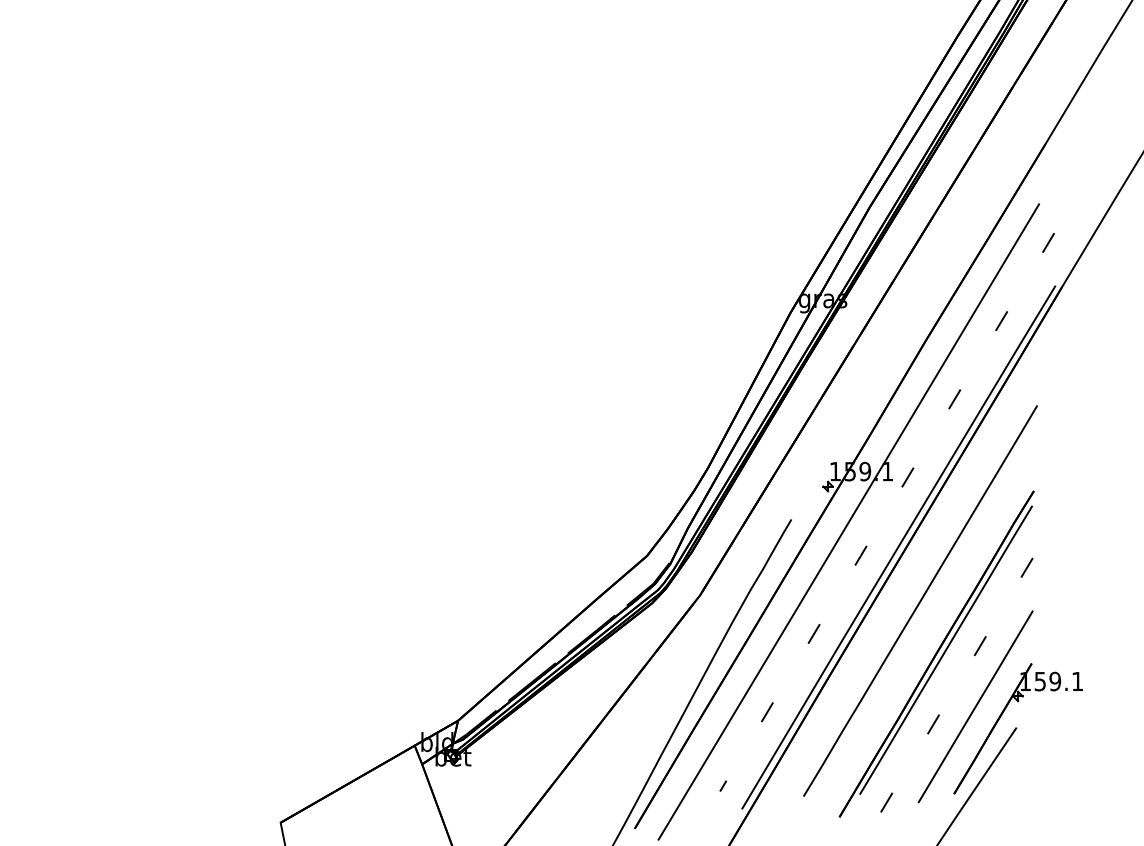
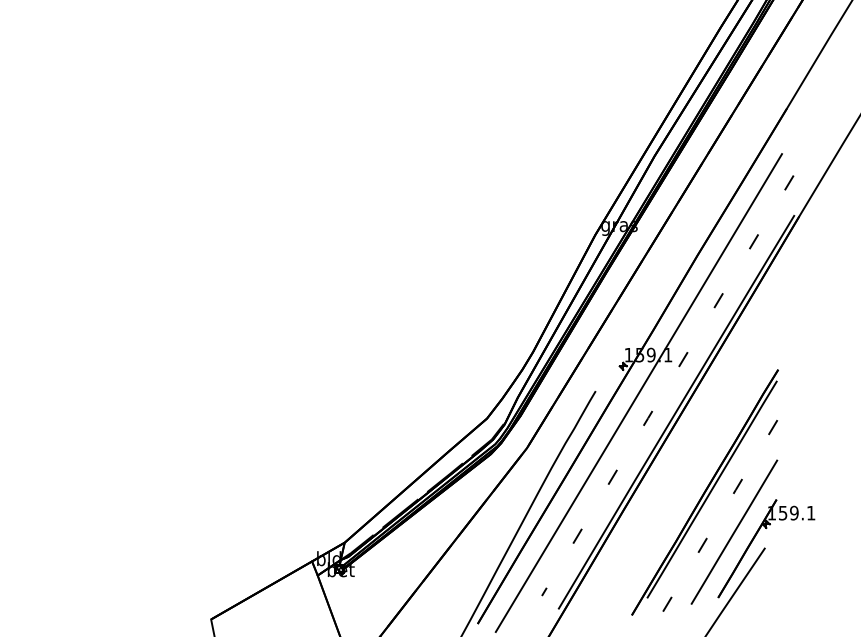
line: (920, 600) -> (692, 452), removed

